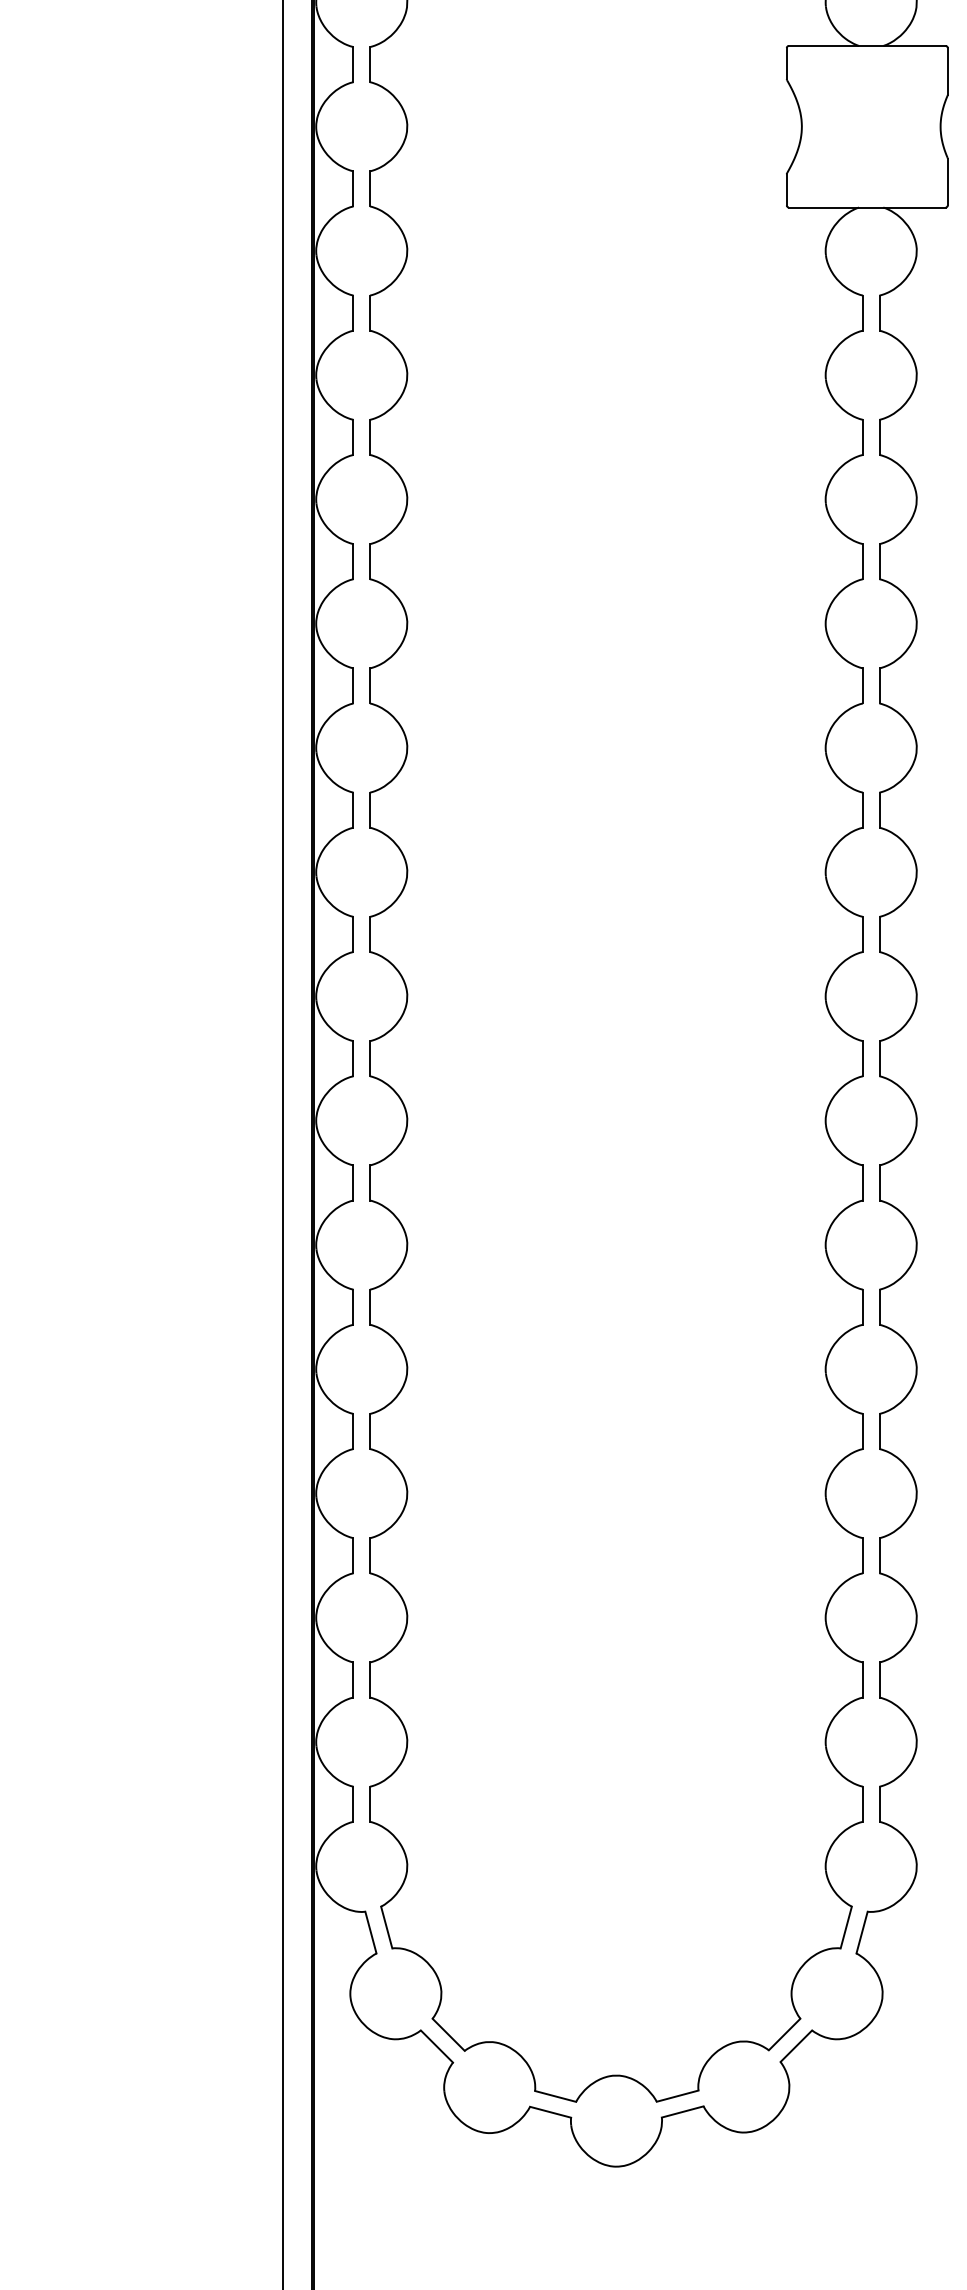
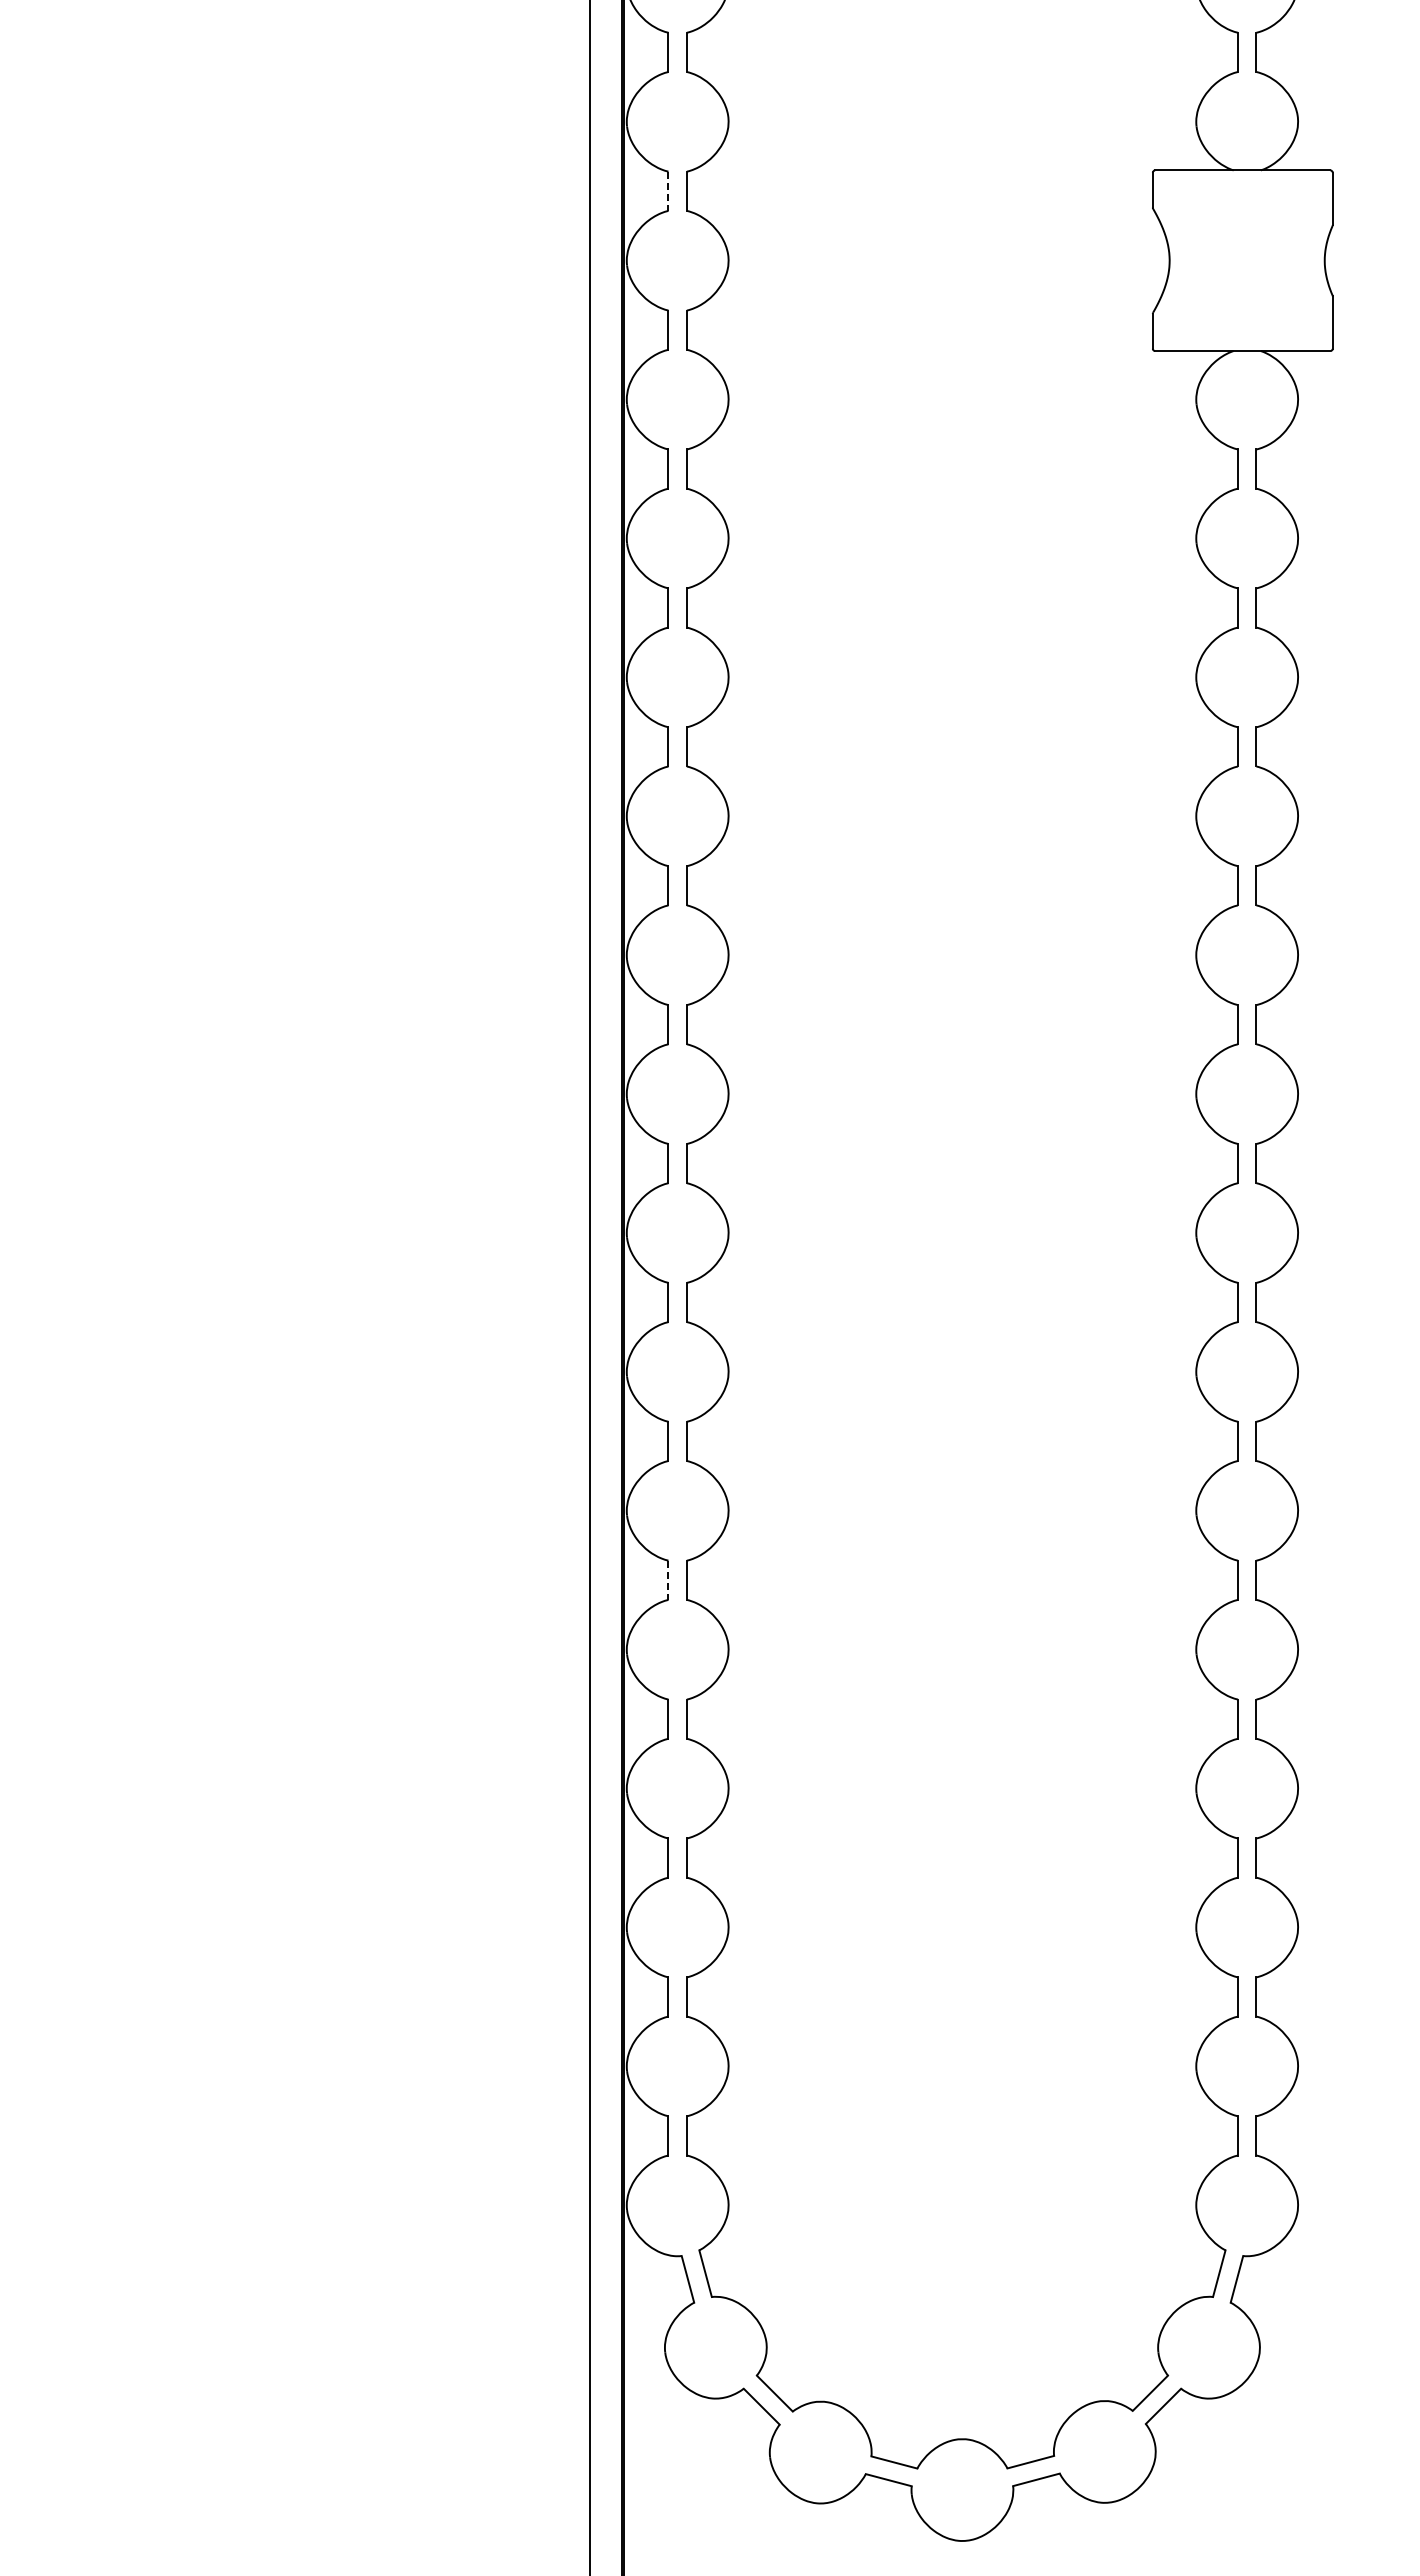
line: (353, 64) -> (668, 191), solid -> dashed
line: (353, 1307) -> (668, 1580), solid -> dashed

